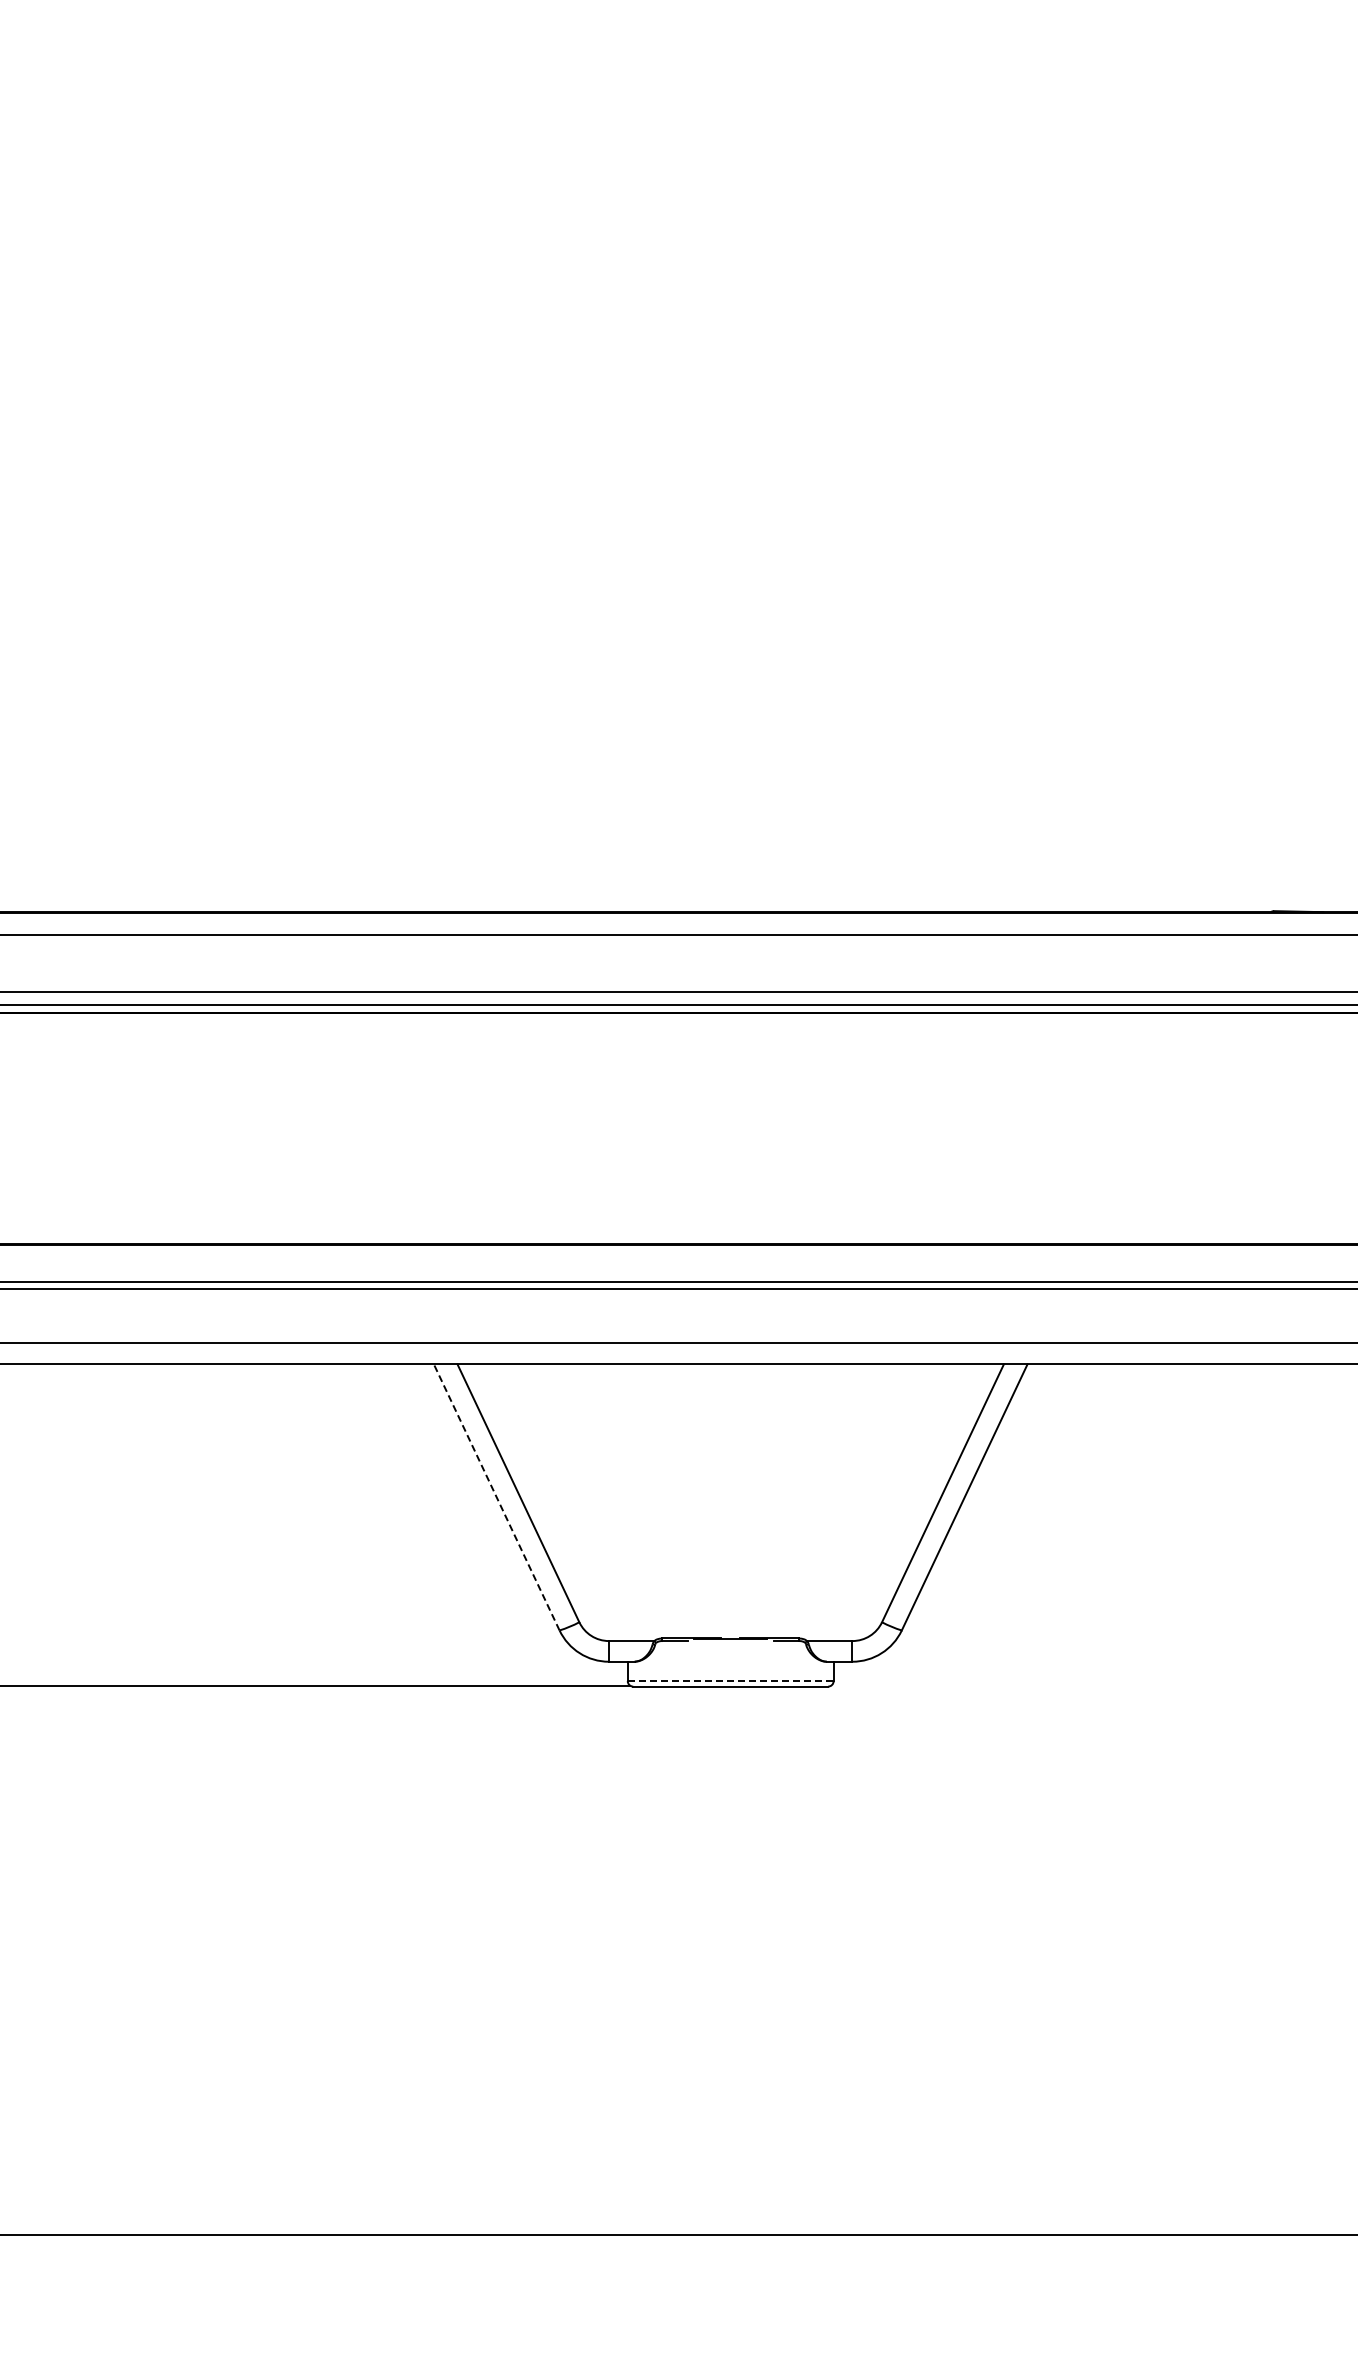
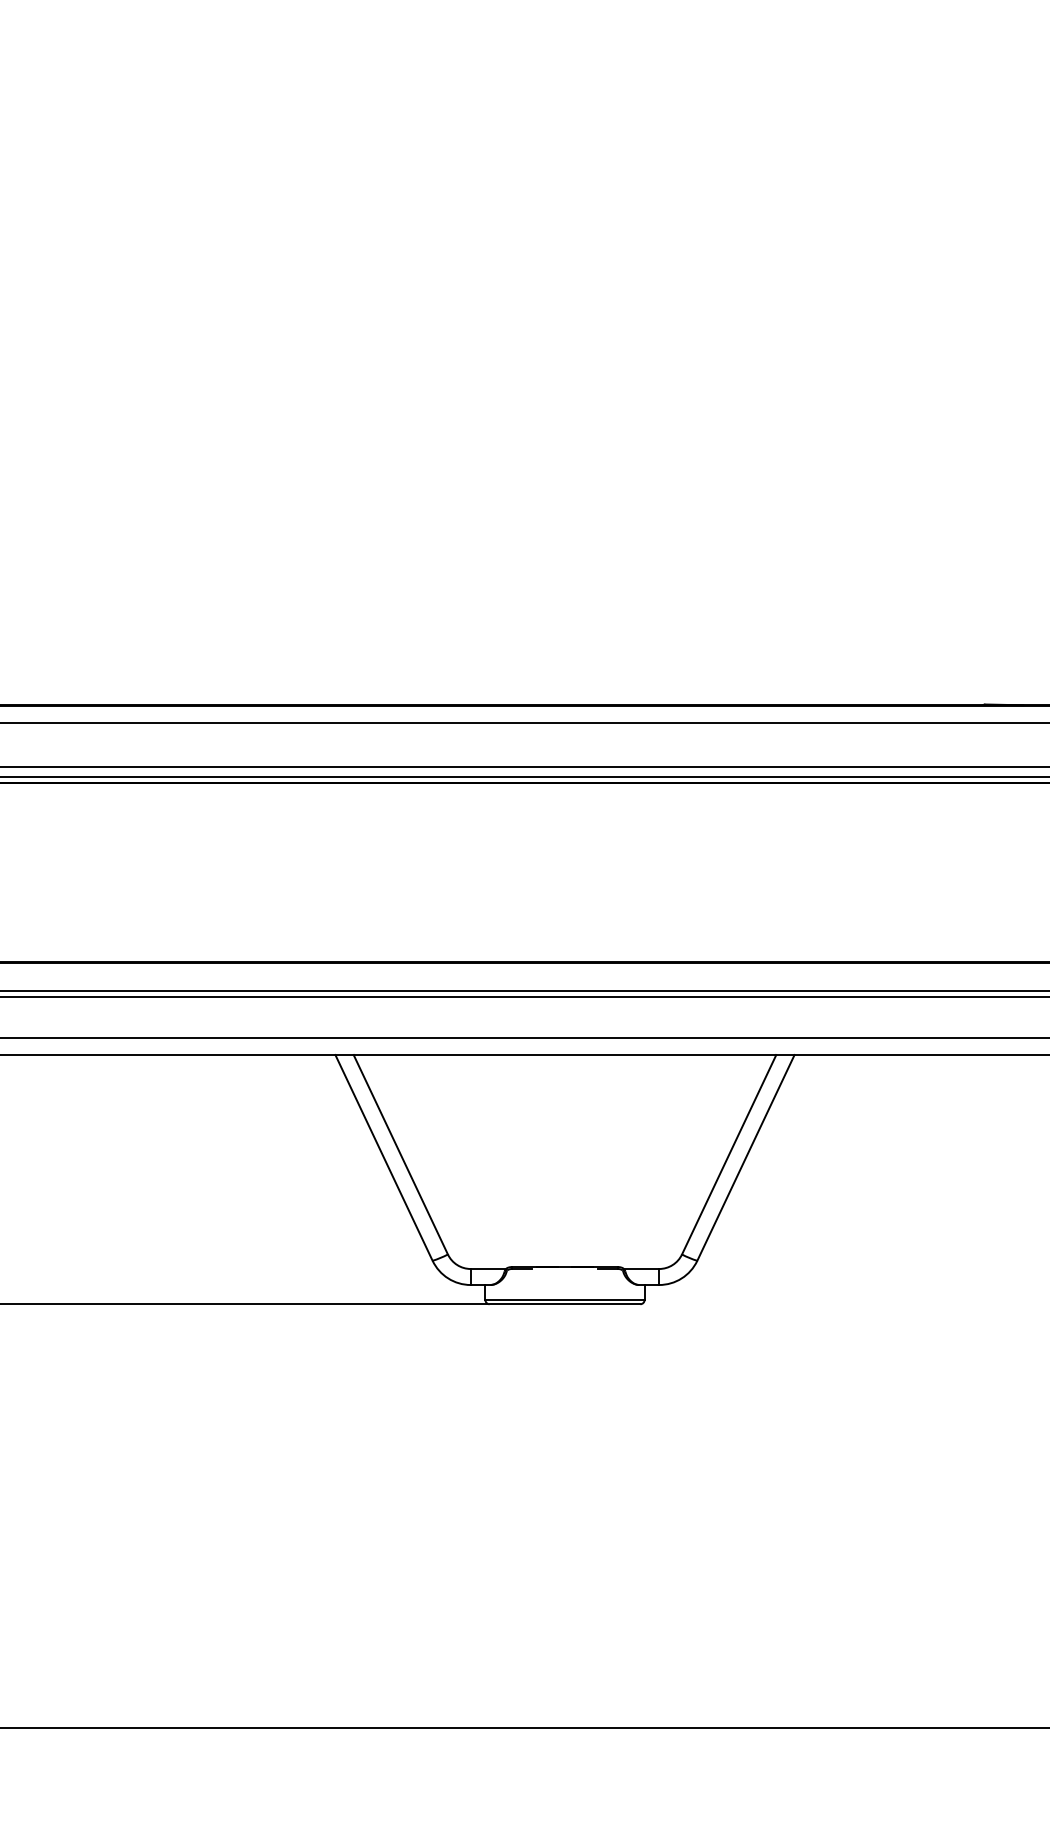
line: (496, 1496) -> (383, 1157), dashed -> solid
line: (730, 1681) -> (564, 1300), dashed -> solid

